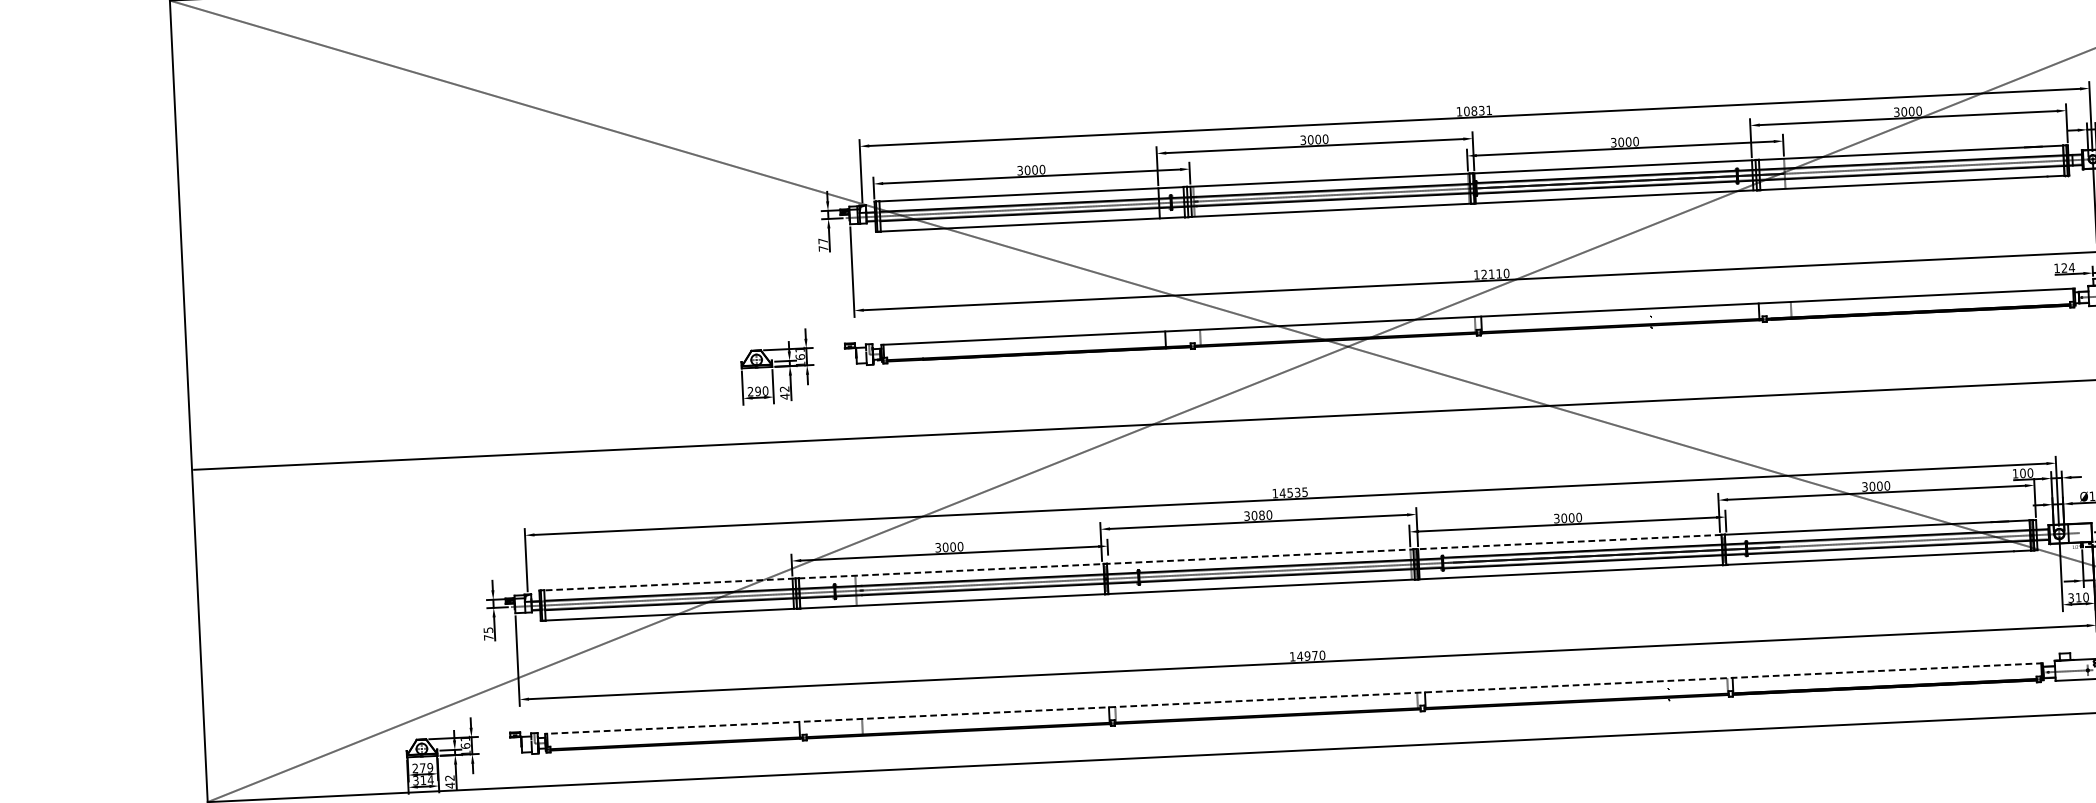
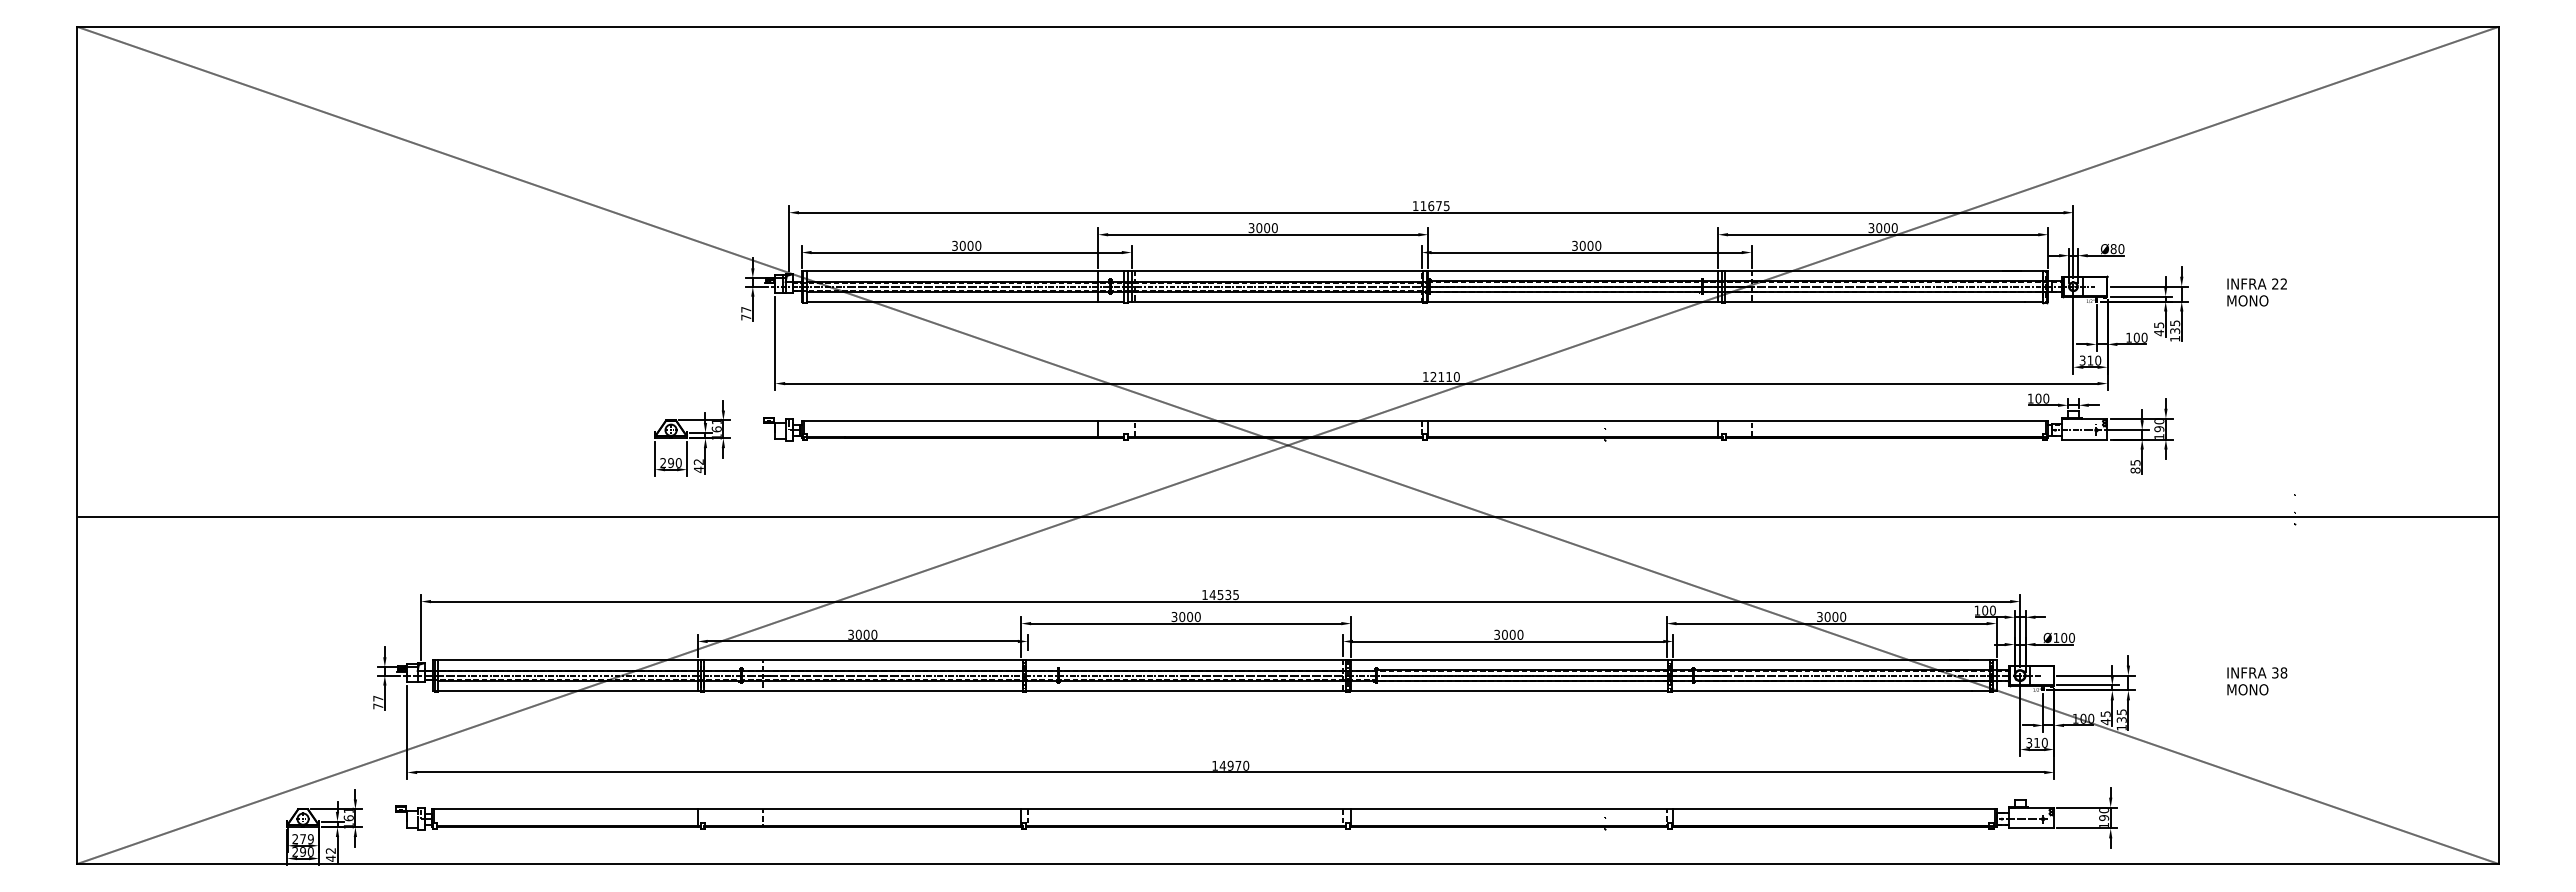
text: (1477, 111) -> (1434, 206), 10831 -> 11675
text: (2068, 267) -> (2042, 398), 124 -> 100
text: (1262, 514) -> (1190, 616), 3080 -> 3000
line: (1133, 562) -> (1053, 659), dashed -> solid
text: (488, 630) -> (378, 698), 75 -> 77
line: (1293, 698) -> (1213, 809), dashed -> solid
text: (422, 779) -> (302, 851), 314 -> 290

